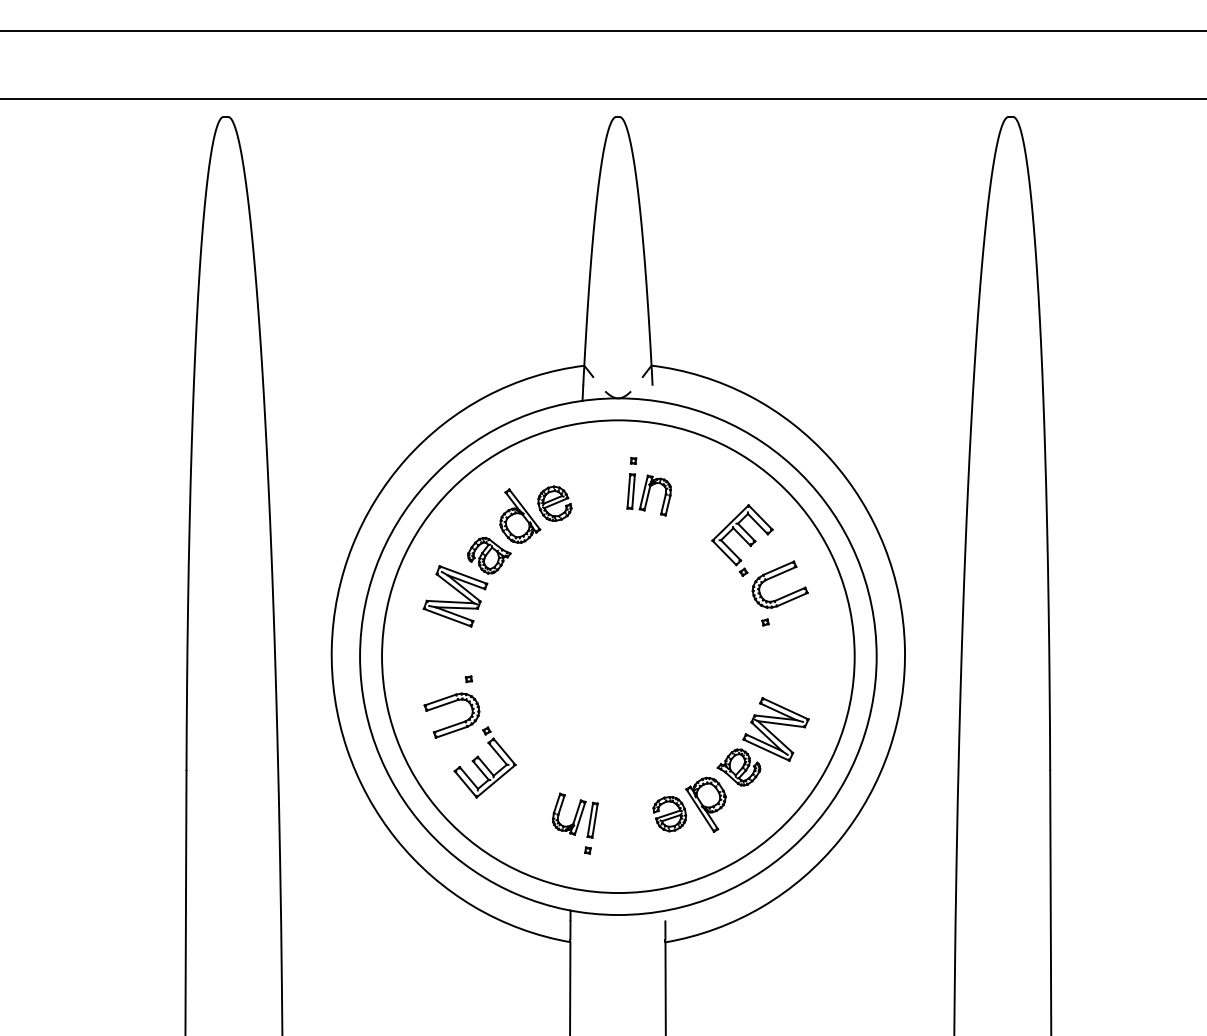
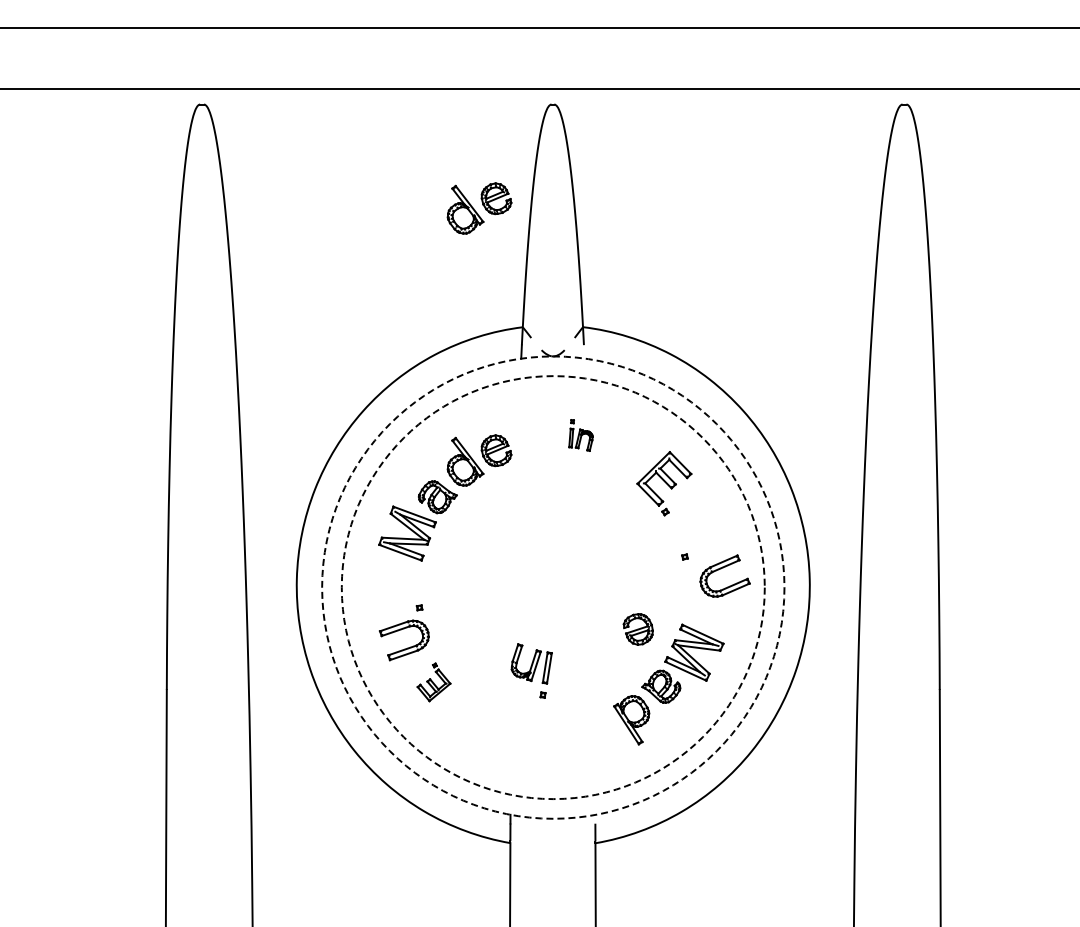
part: (535, 233) -> (479, 208), added
part: (648, 486) -> (580, 435), size x0.6
part: (776, 577) -> (721, 569), moved
circle: (617, 656) -> (552, 587), solid -> dashed
circle: (618, 656) -> (553, 587), solid -> dashed
part: (484, 762) -> (433, 682), size x0.6
part: (668, 814) -> (637, 629), moved
part: (575, 823) -> (531, 670), moved

